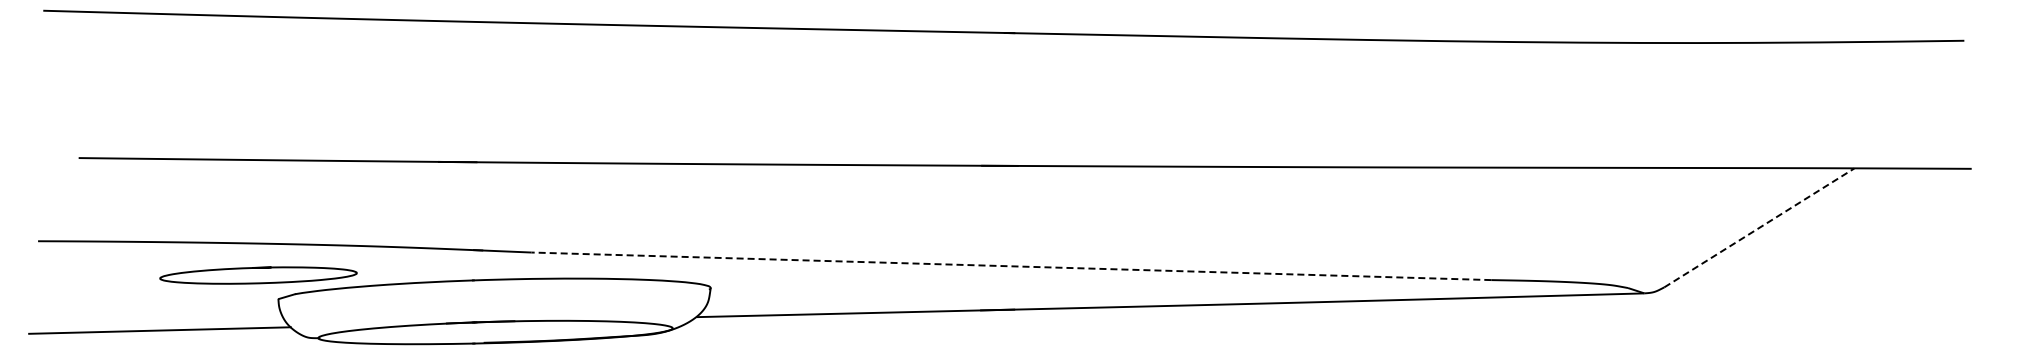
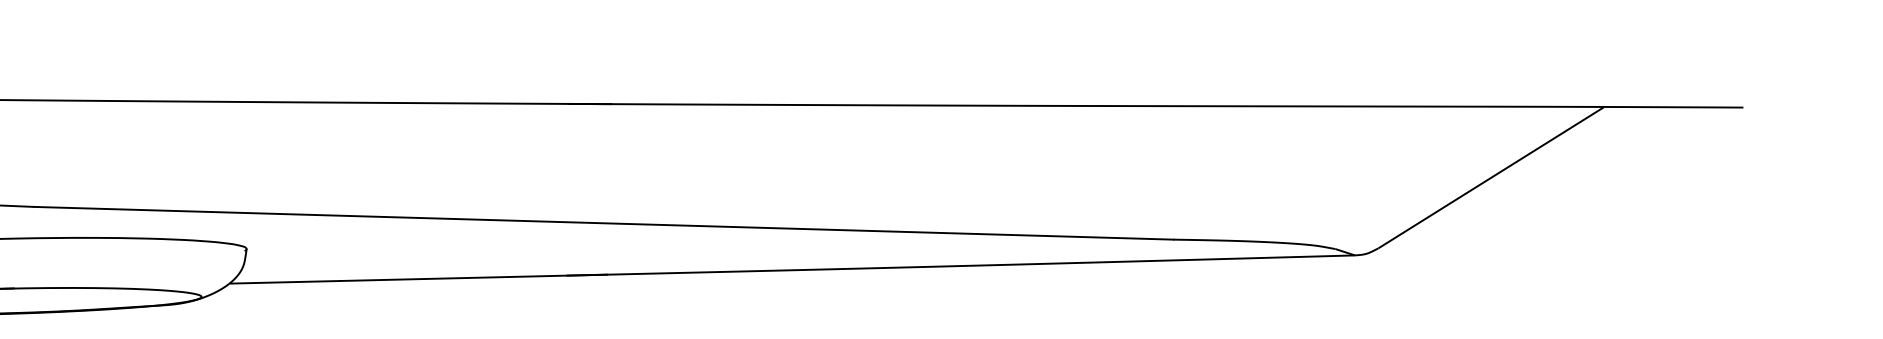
line: (1760, 227) -> (1492, 177), dashed -> solid
line: (1010, 266) -> (602, 223), dashed -> solid

